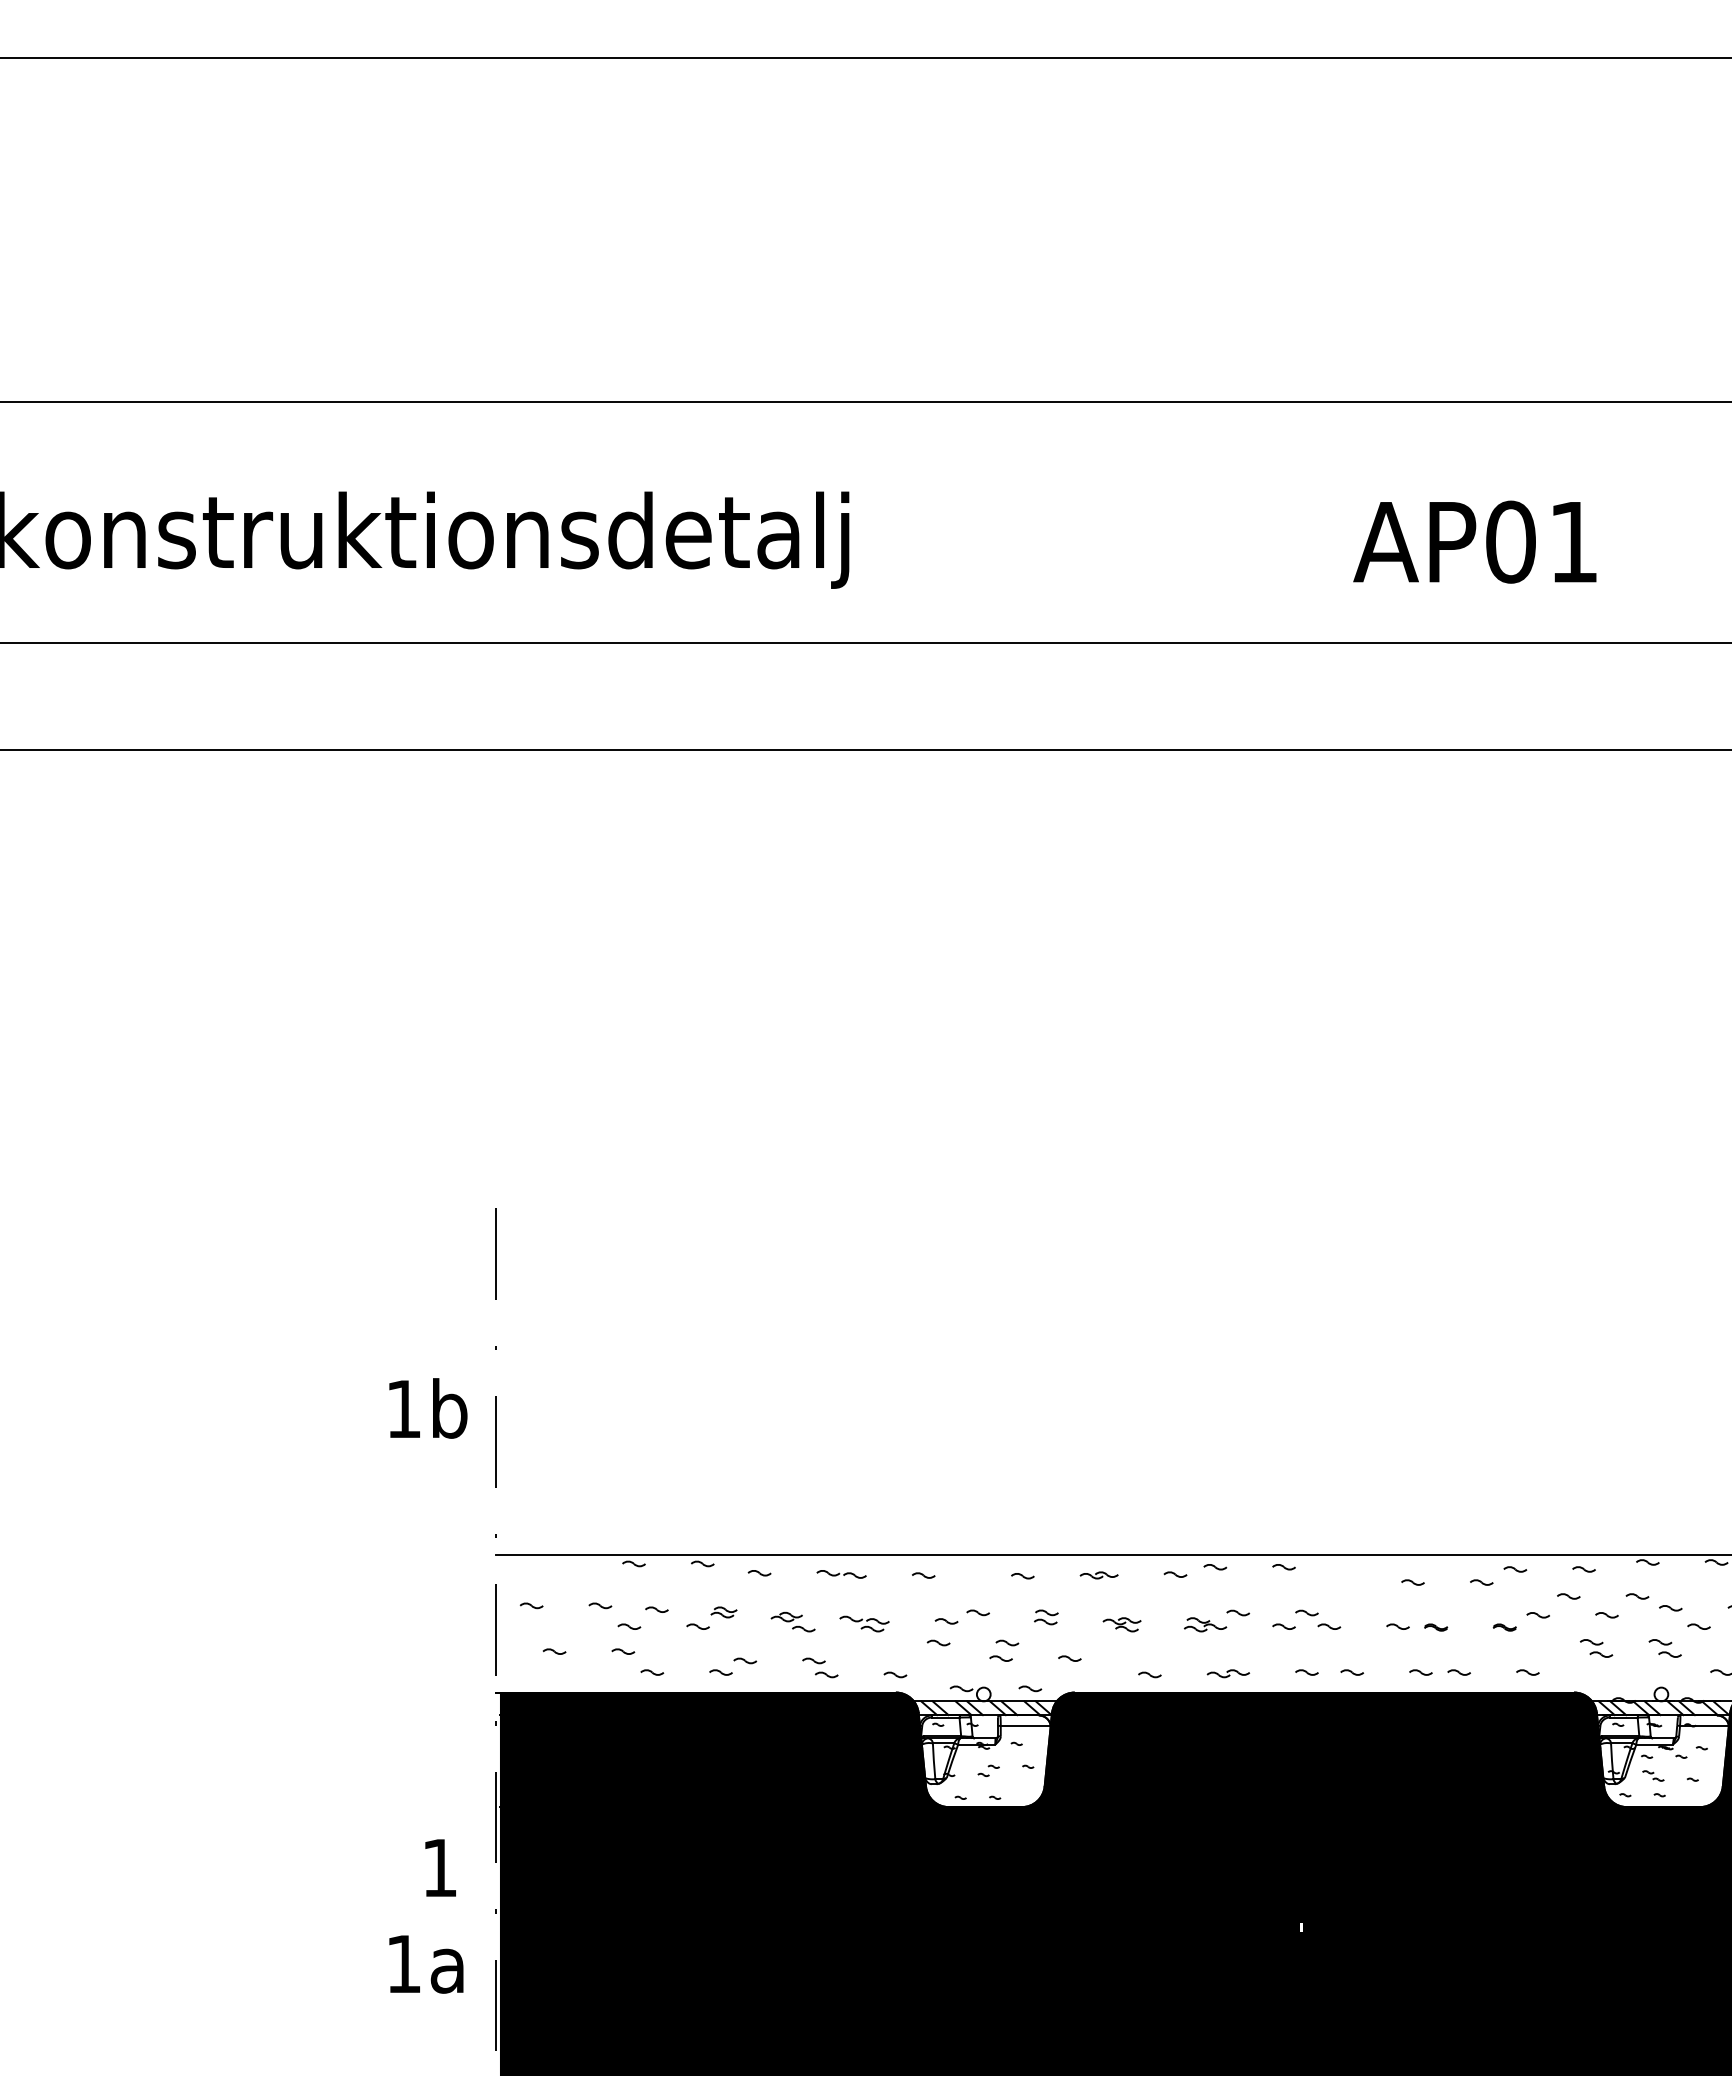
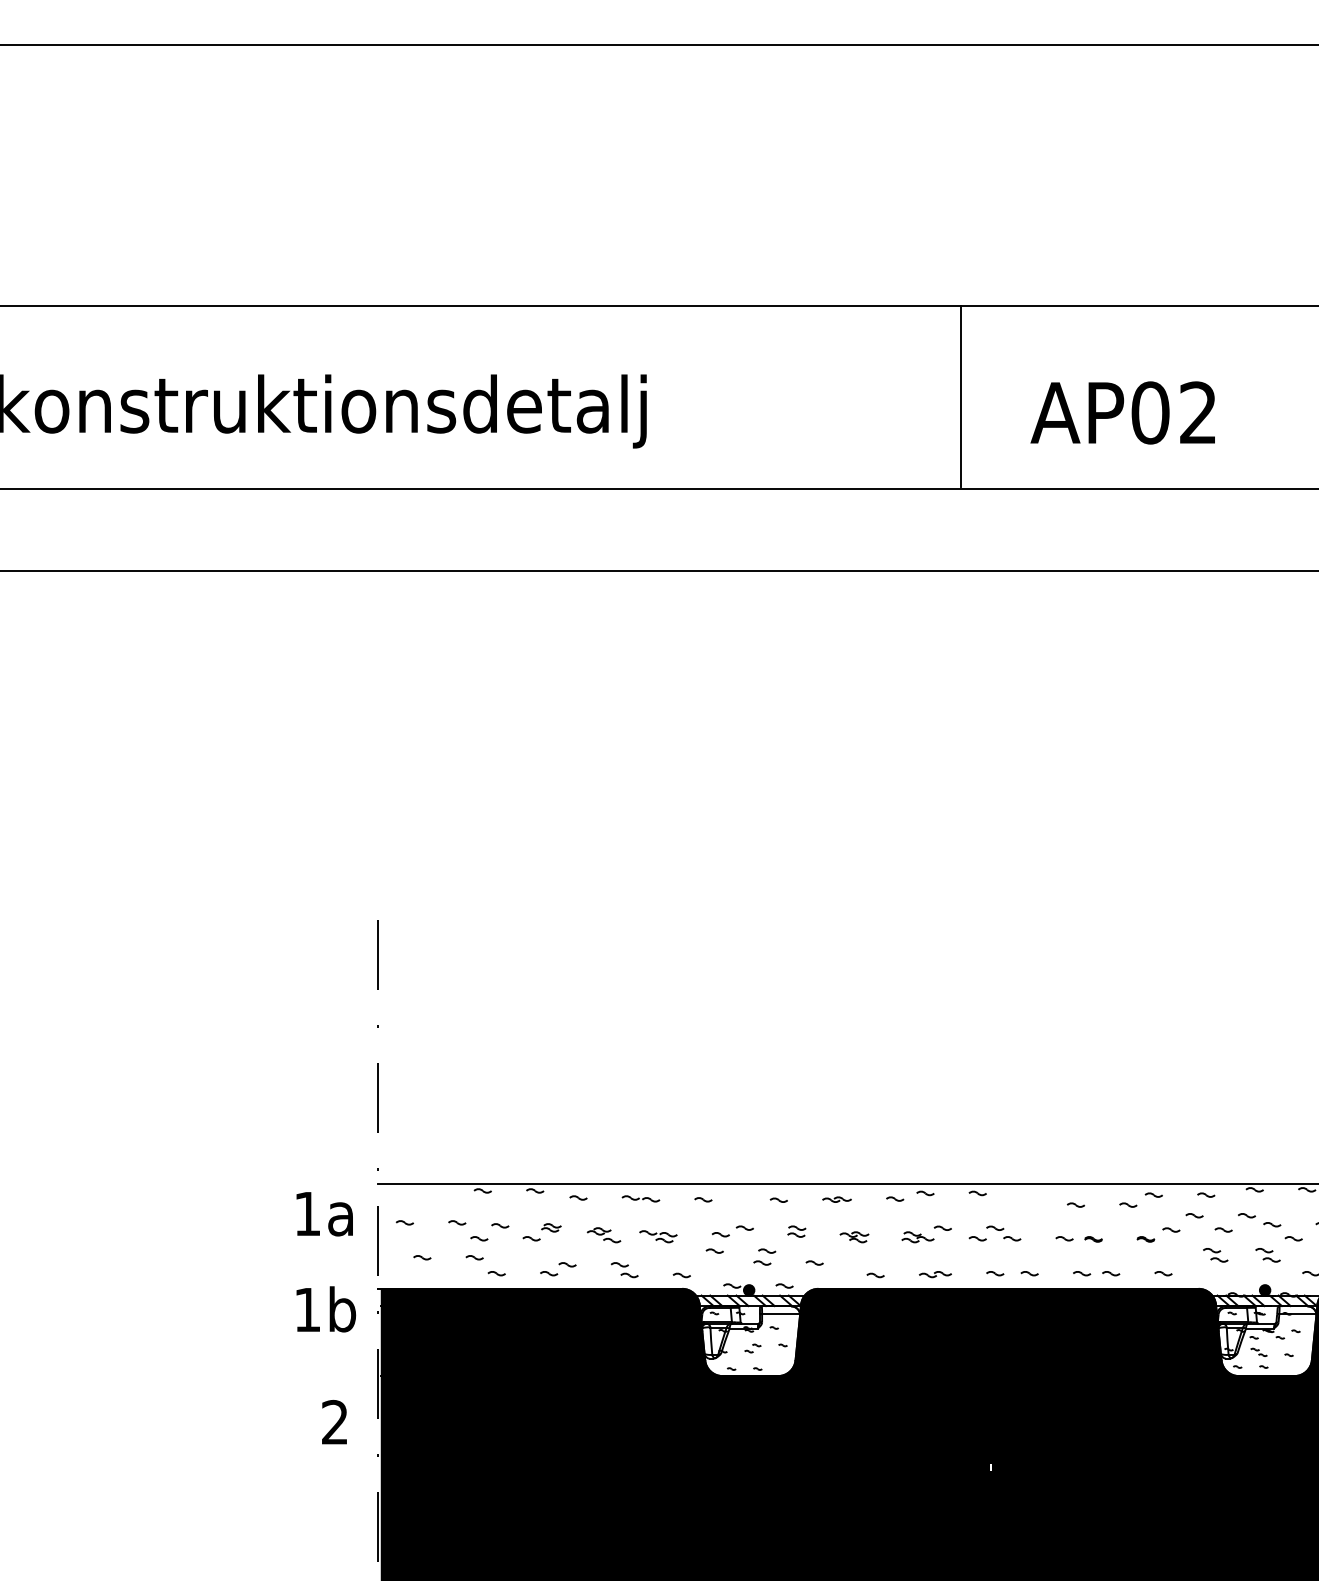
line: (1262, 520) -> (961, 396), added
text: (1572, 541) -> (1197, 412), AP01 -> AP02
text: (428, 1408) -> (326, 1309), moved
fill: (983, 1694) -> (748, 1290), added
fill: (1661, 1694) -> (1265, 1290), added
text: (438, 1867) -> (334, 1422), 1 -> 2
text: (426, 1964) -> (324, 1214), moved

